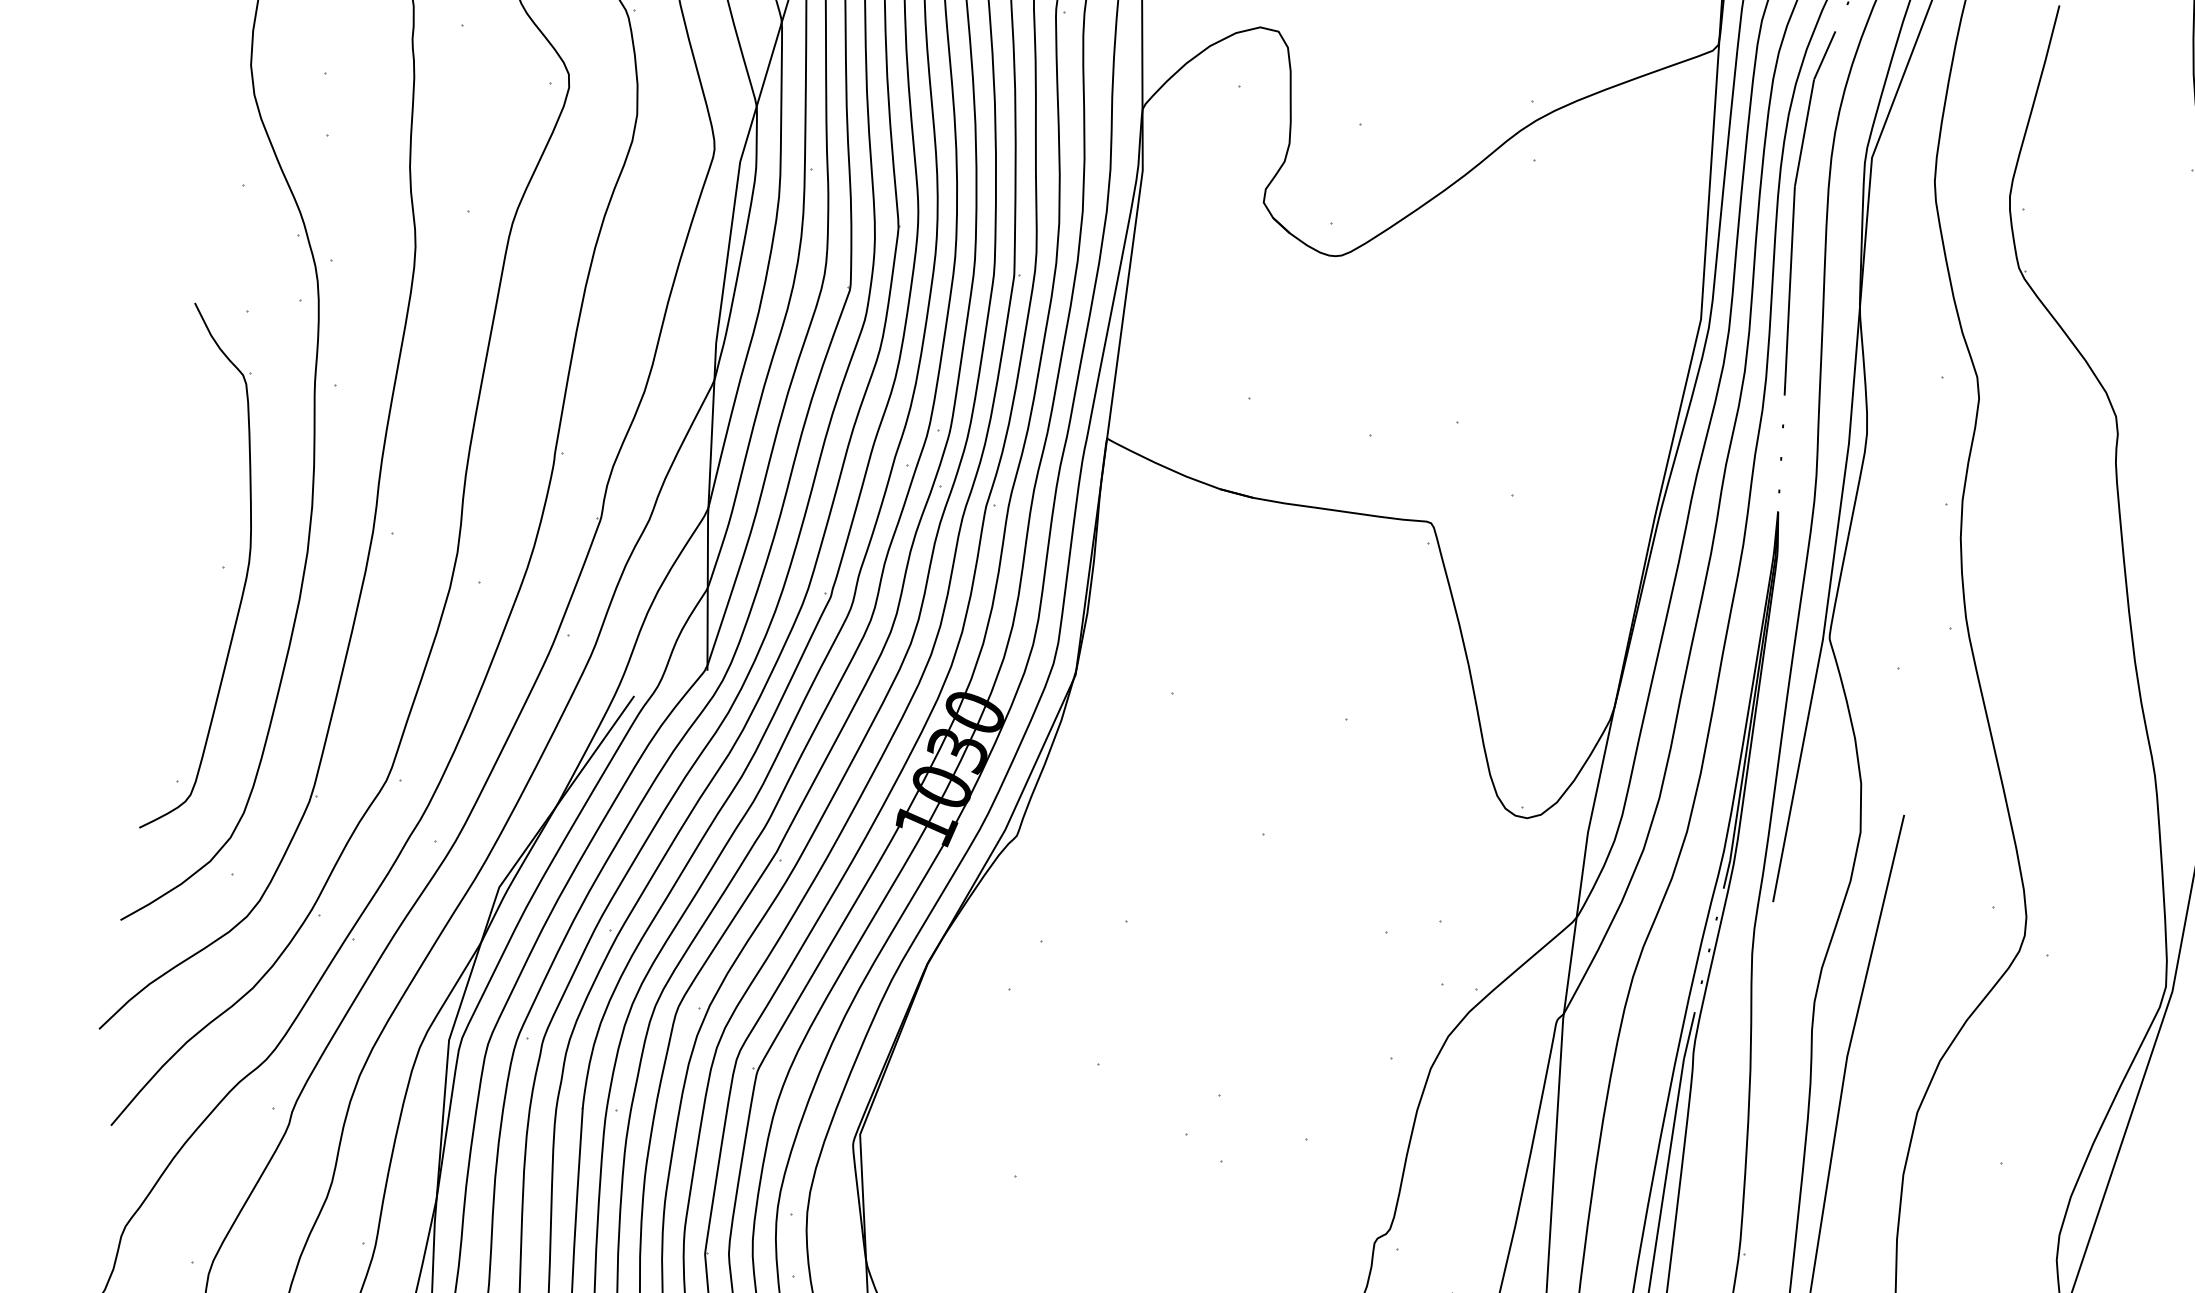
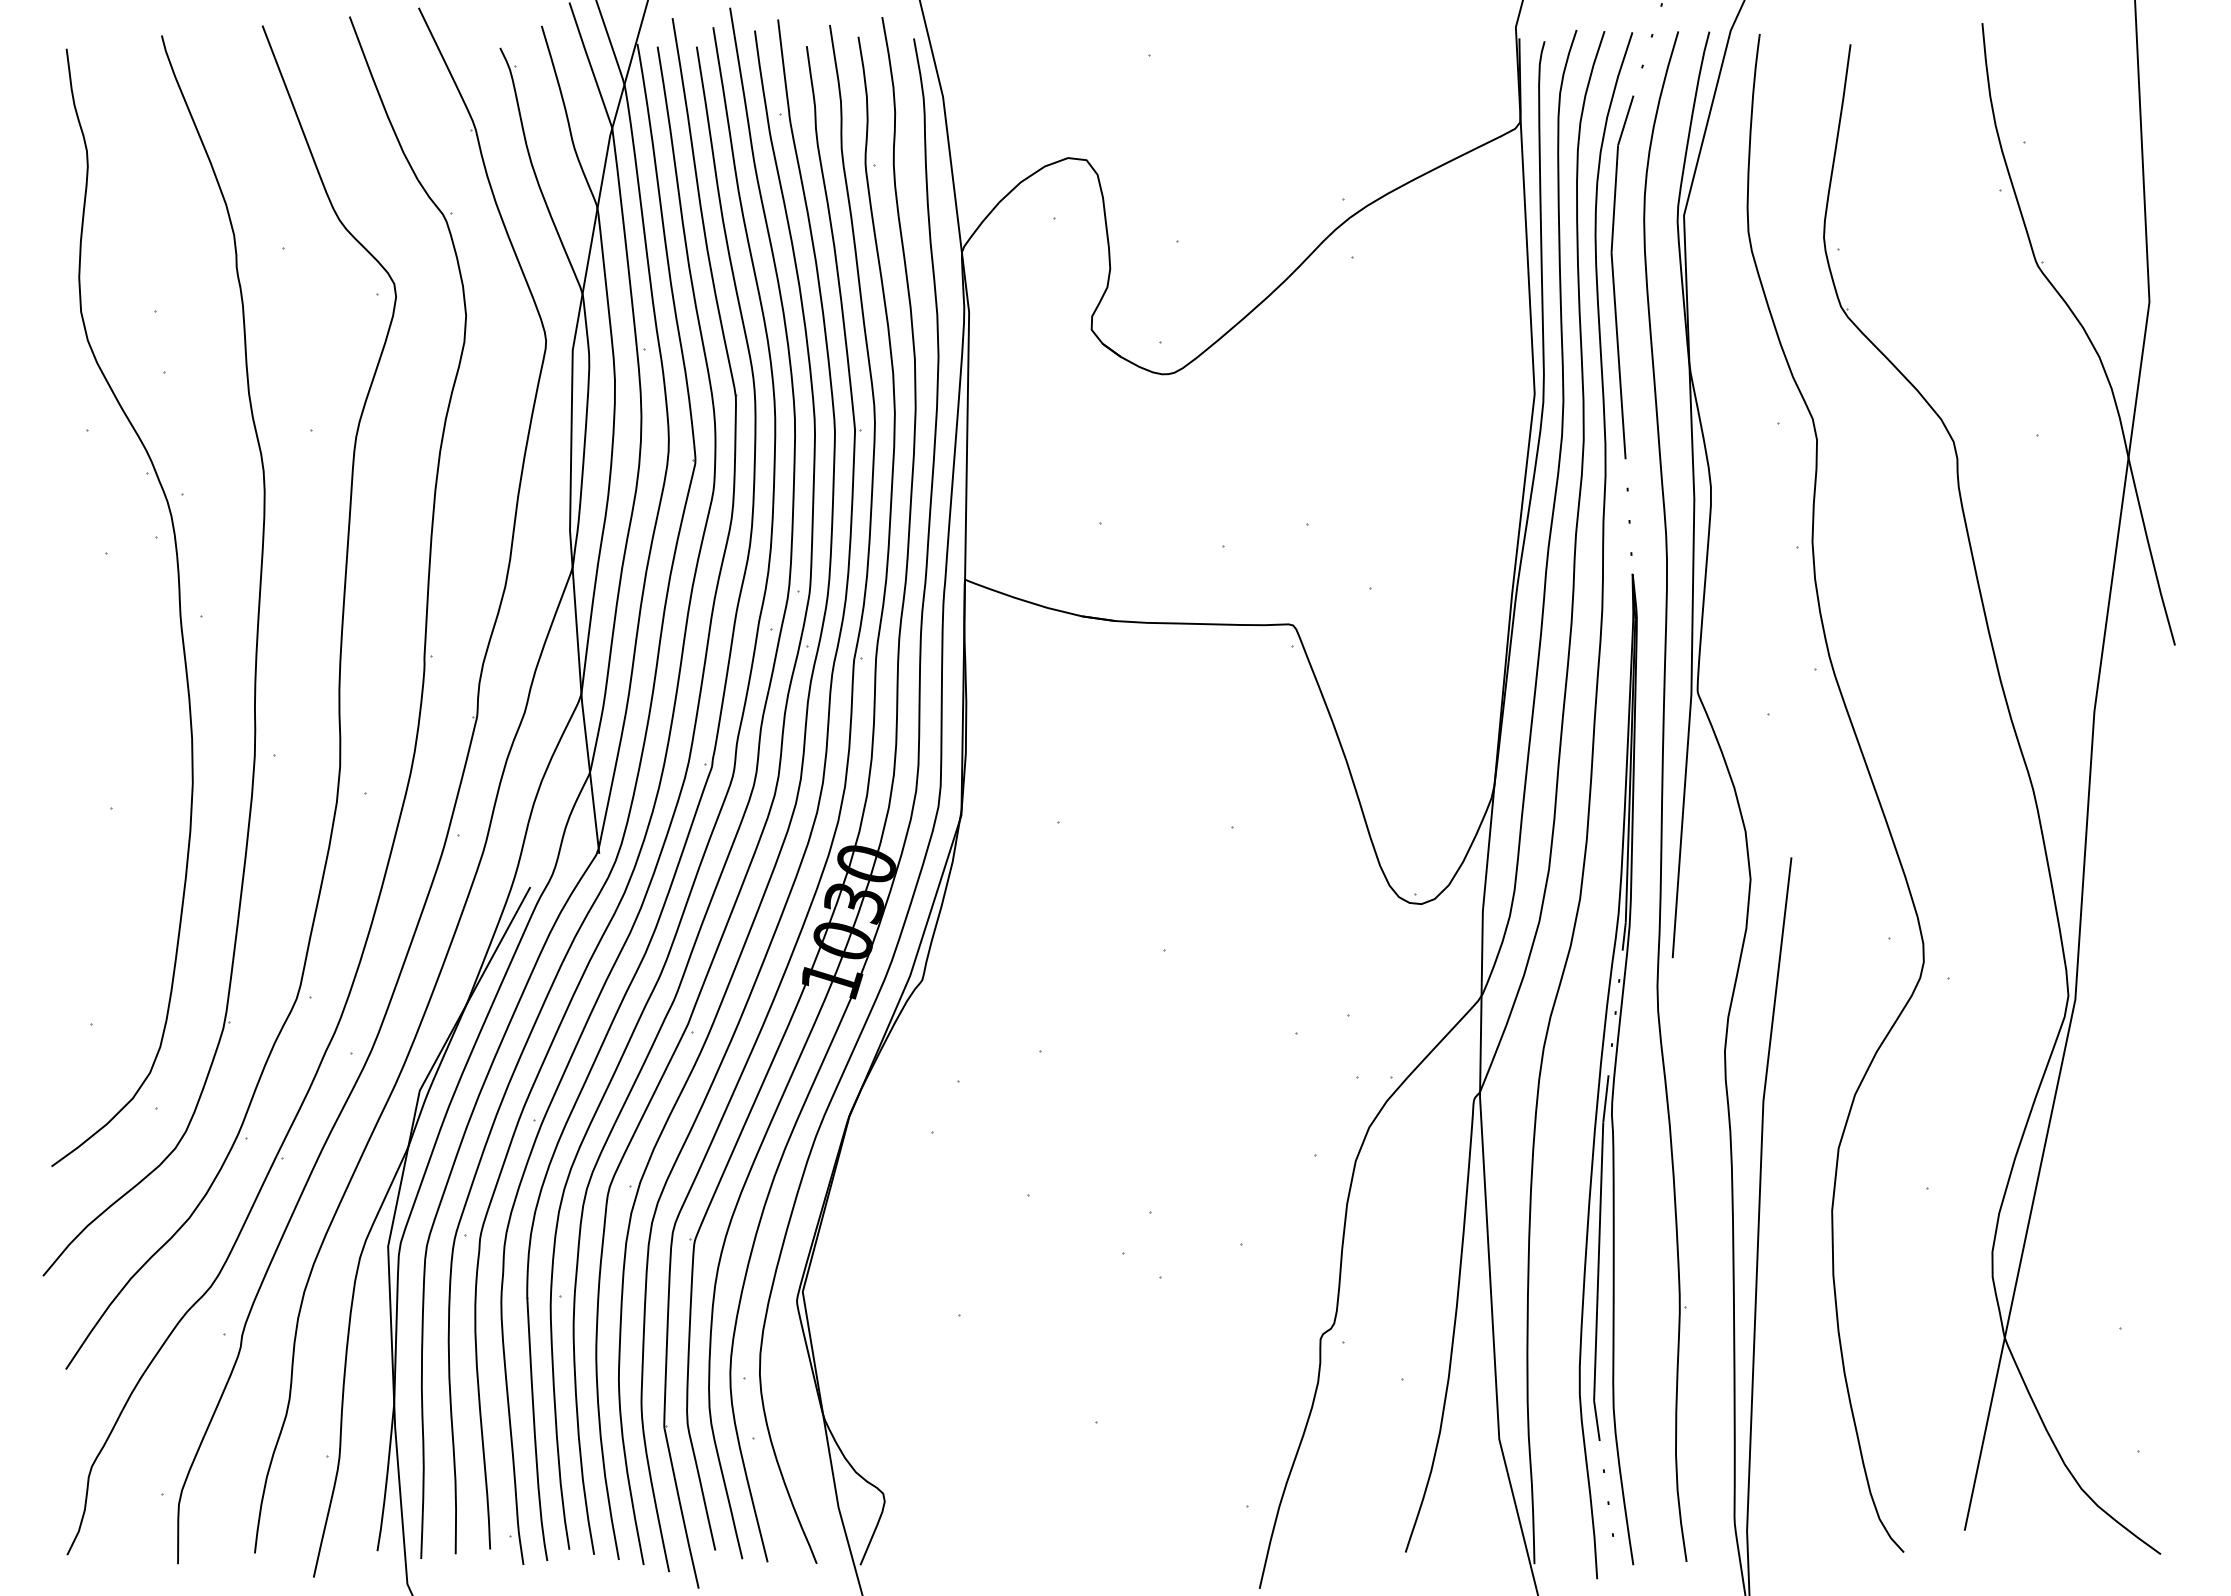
part: (245, 577) -> (134, 815), removed

